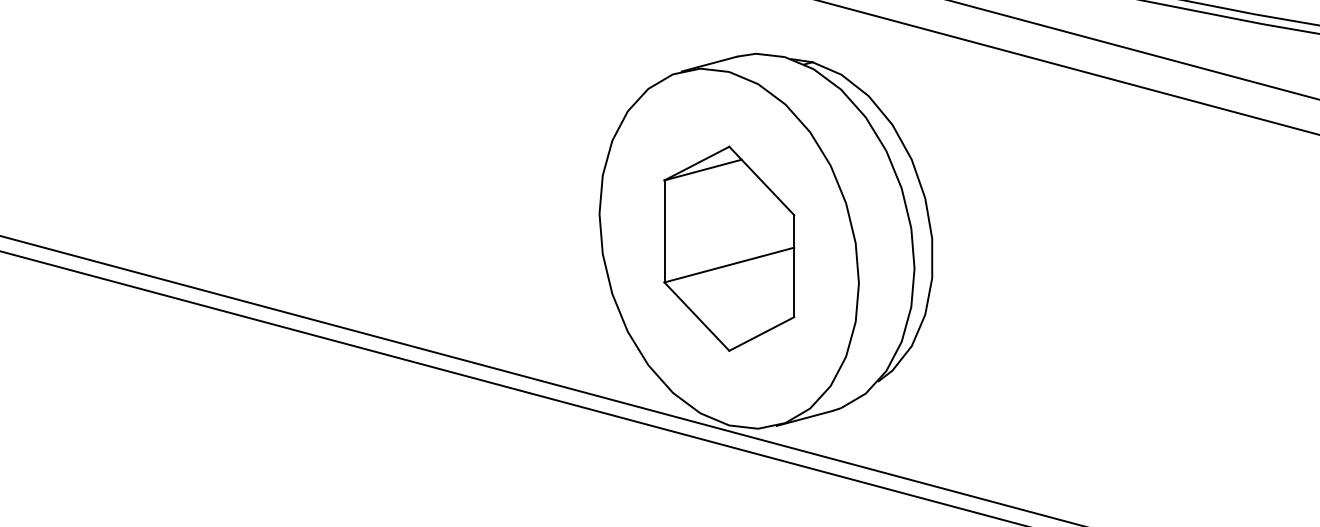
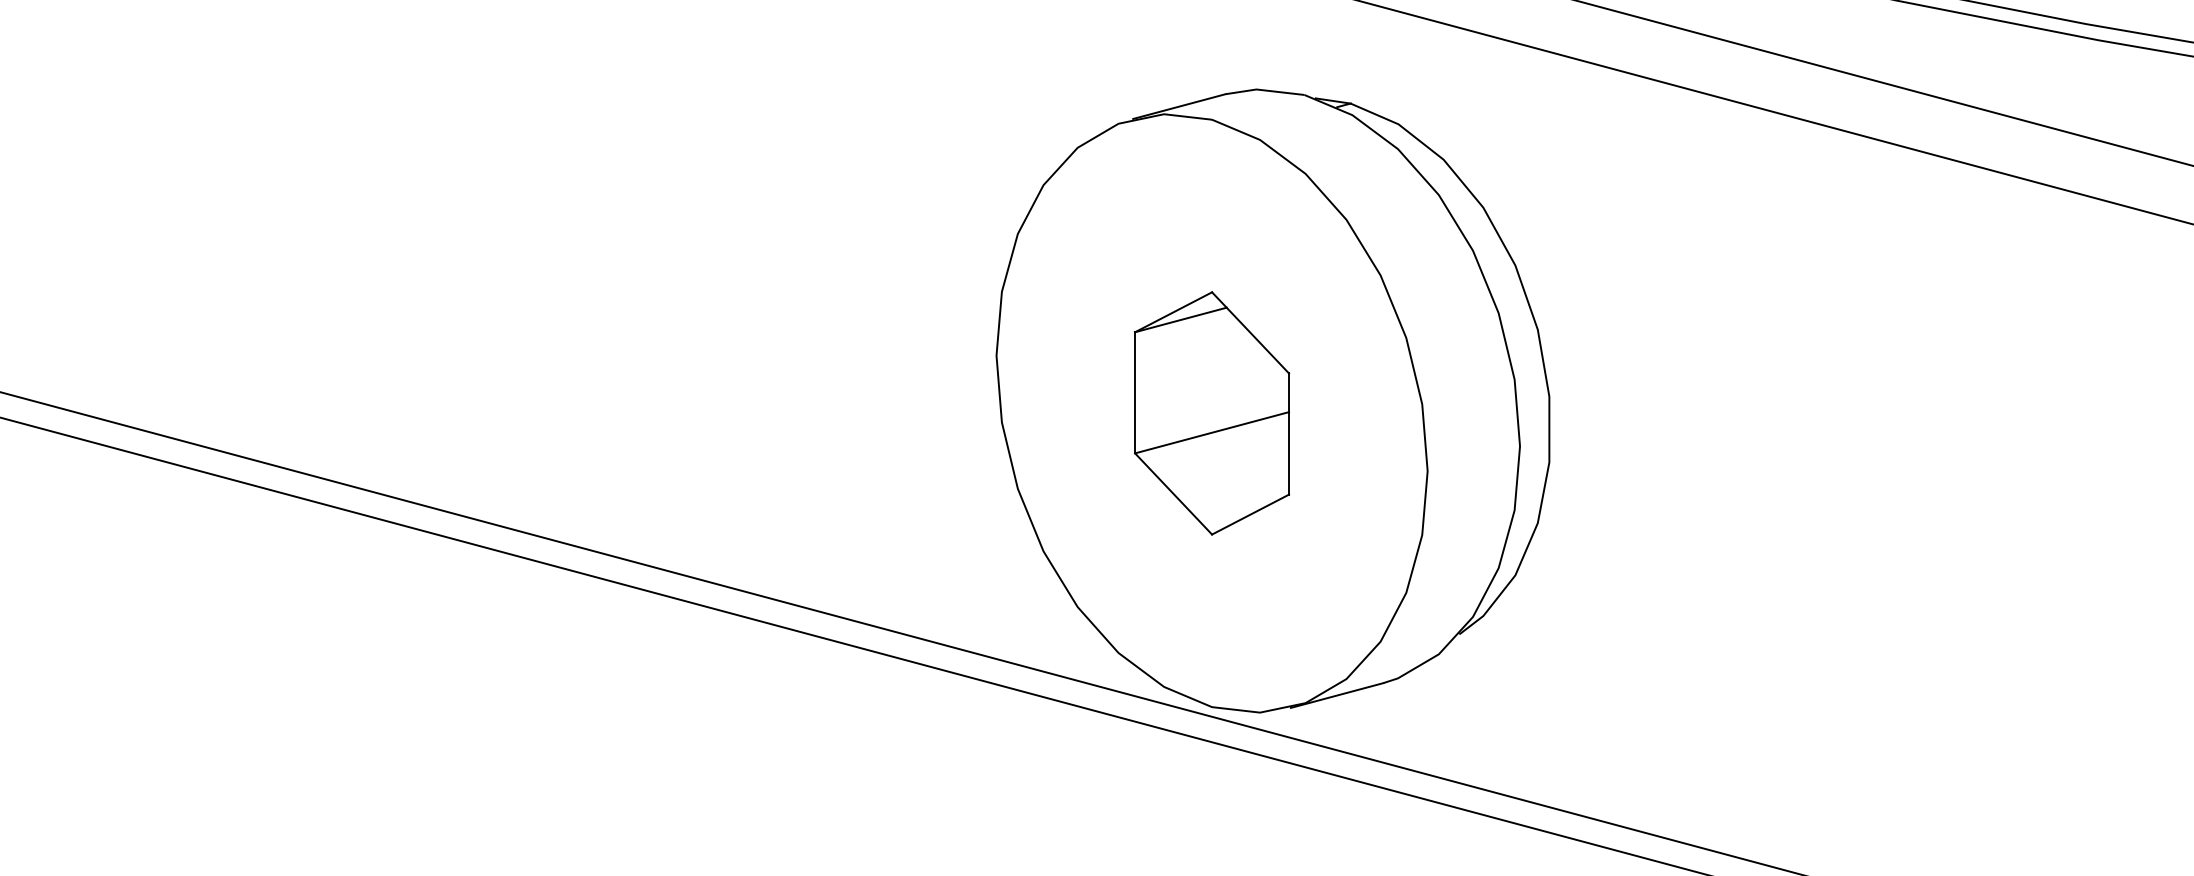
part: (728, 248) -> (1210, 413), size x0.71

